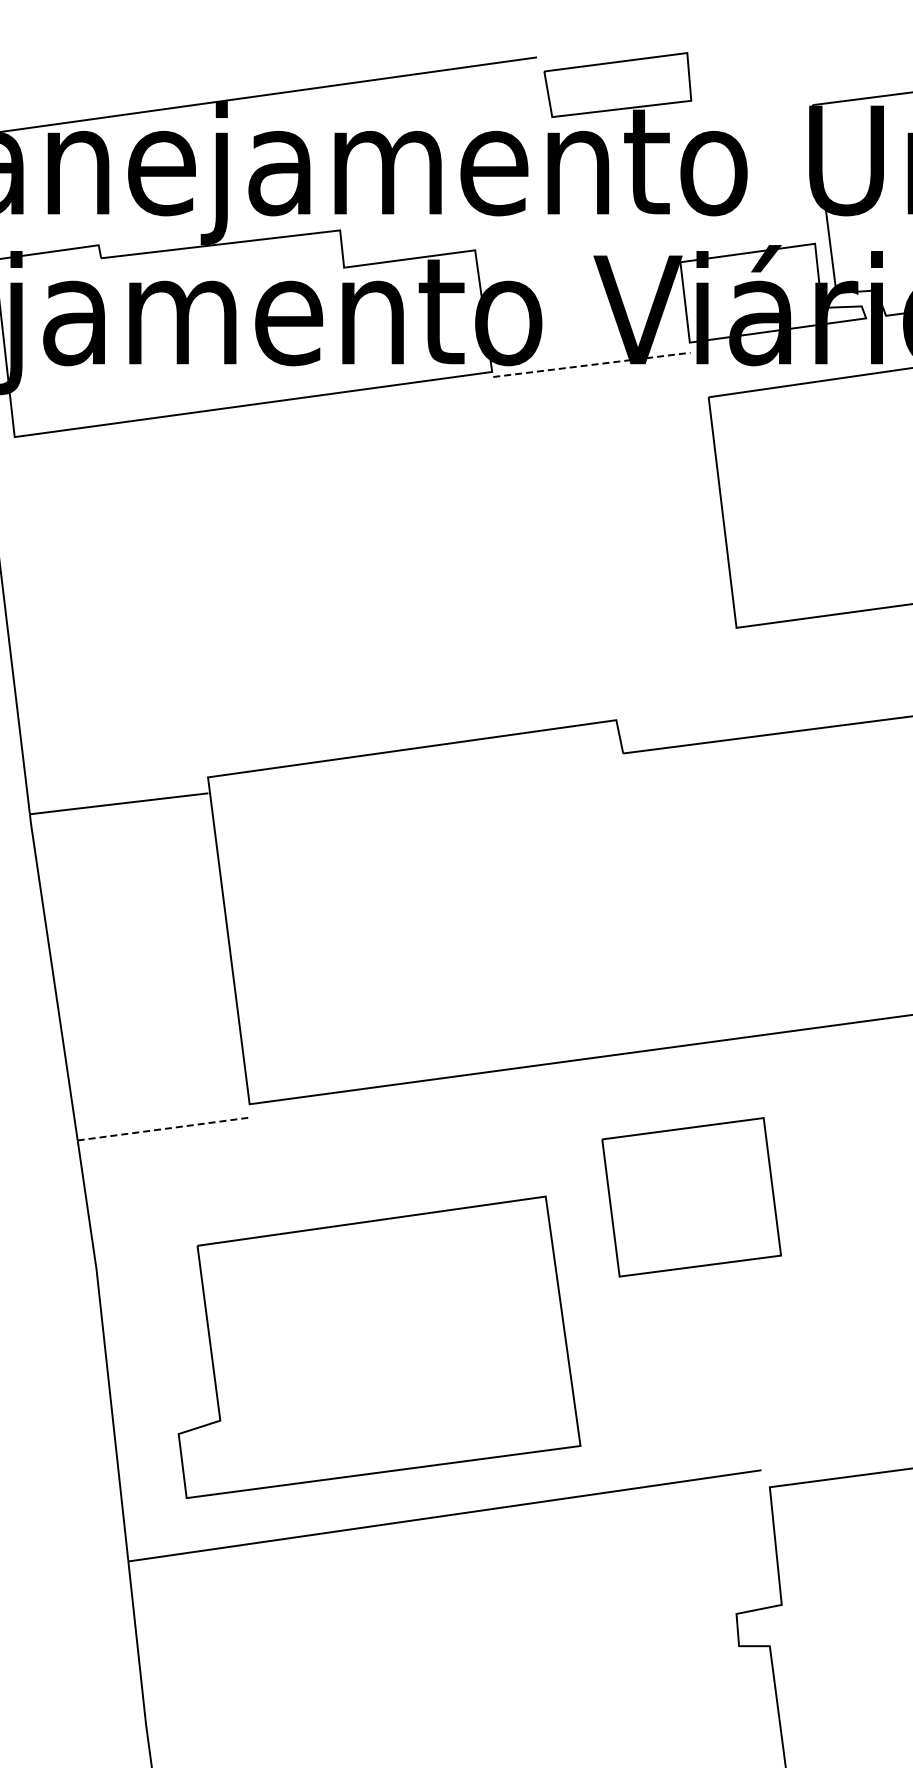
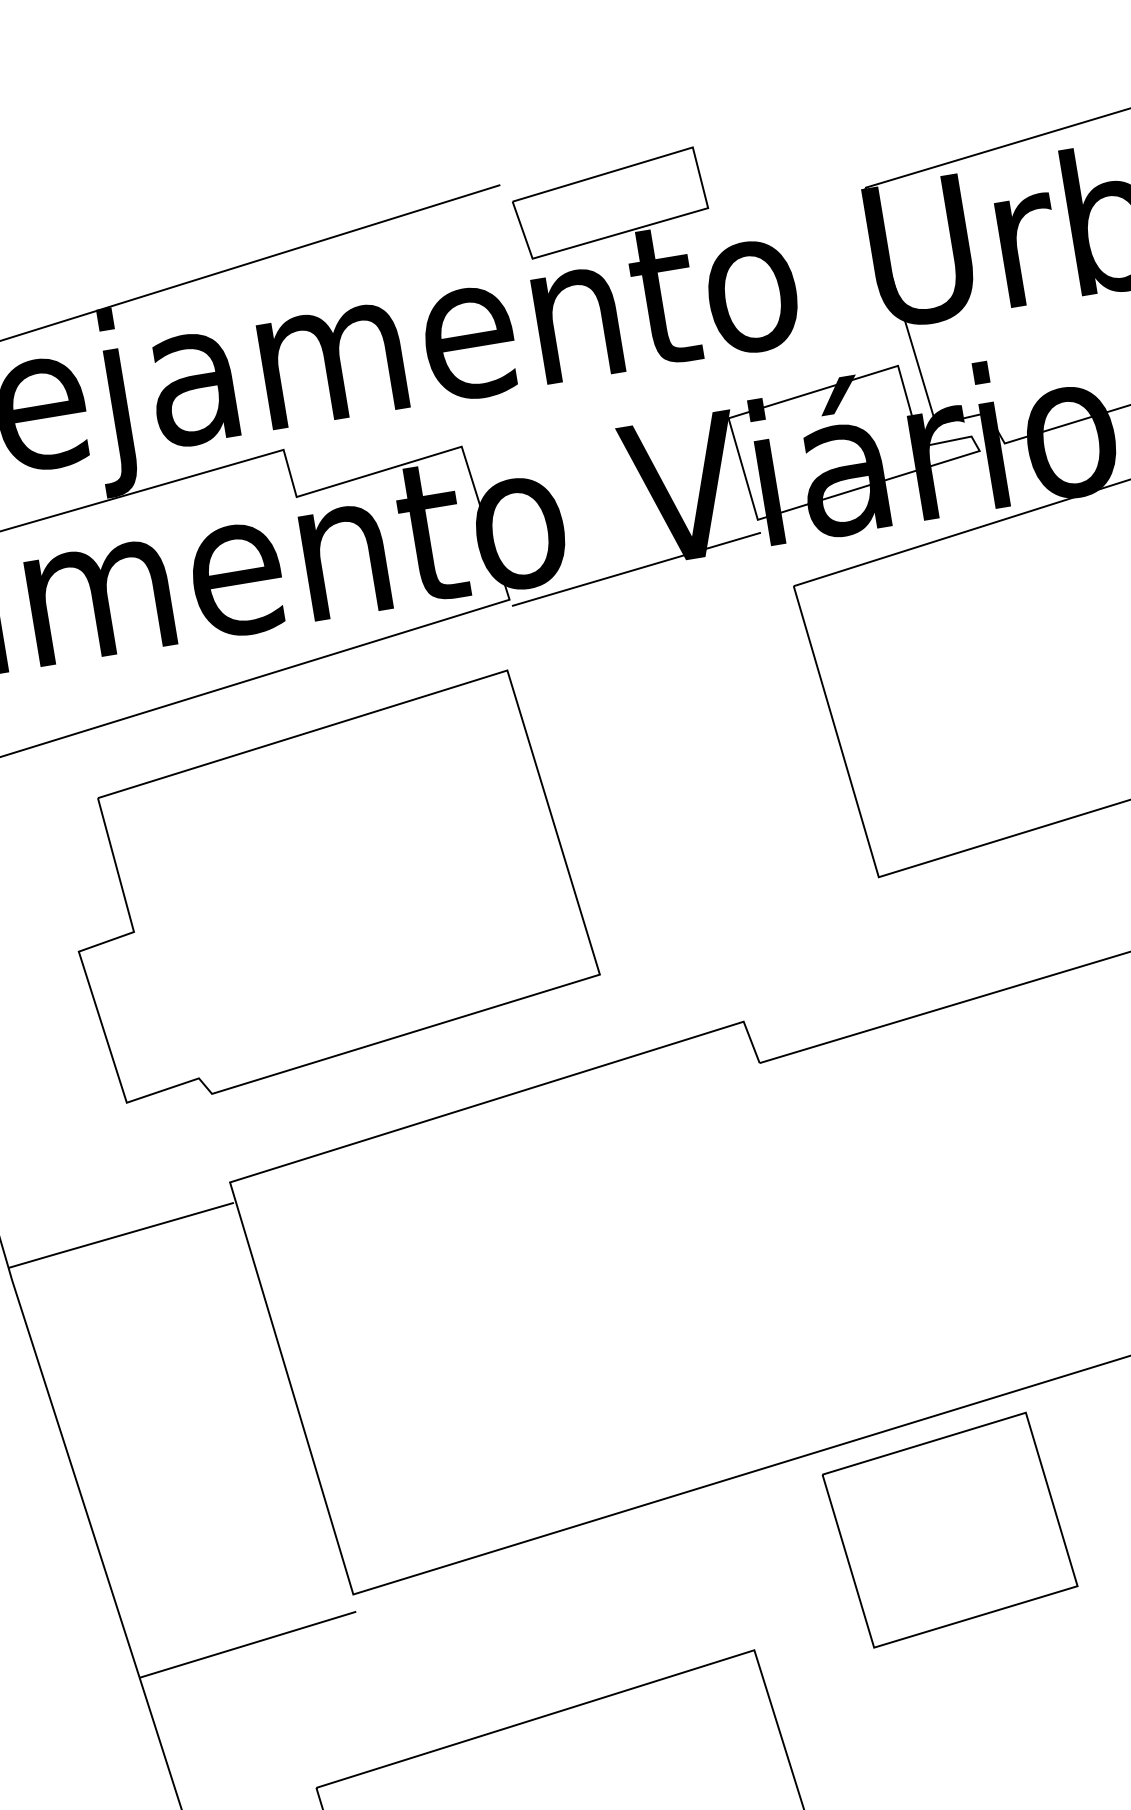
line: (592, 364) -> (637, 568), dashed -> solid
part: (317, 566) -> (326, 887), added
line: (163, 1129) -> (247, 1645), dashed -> solid
part: (691, 1197) -> (949, 1530), moved

